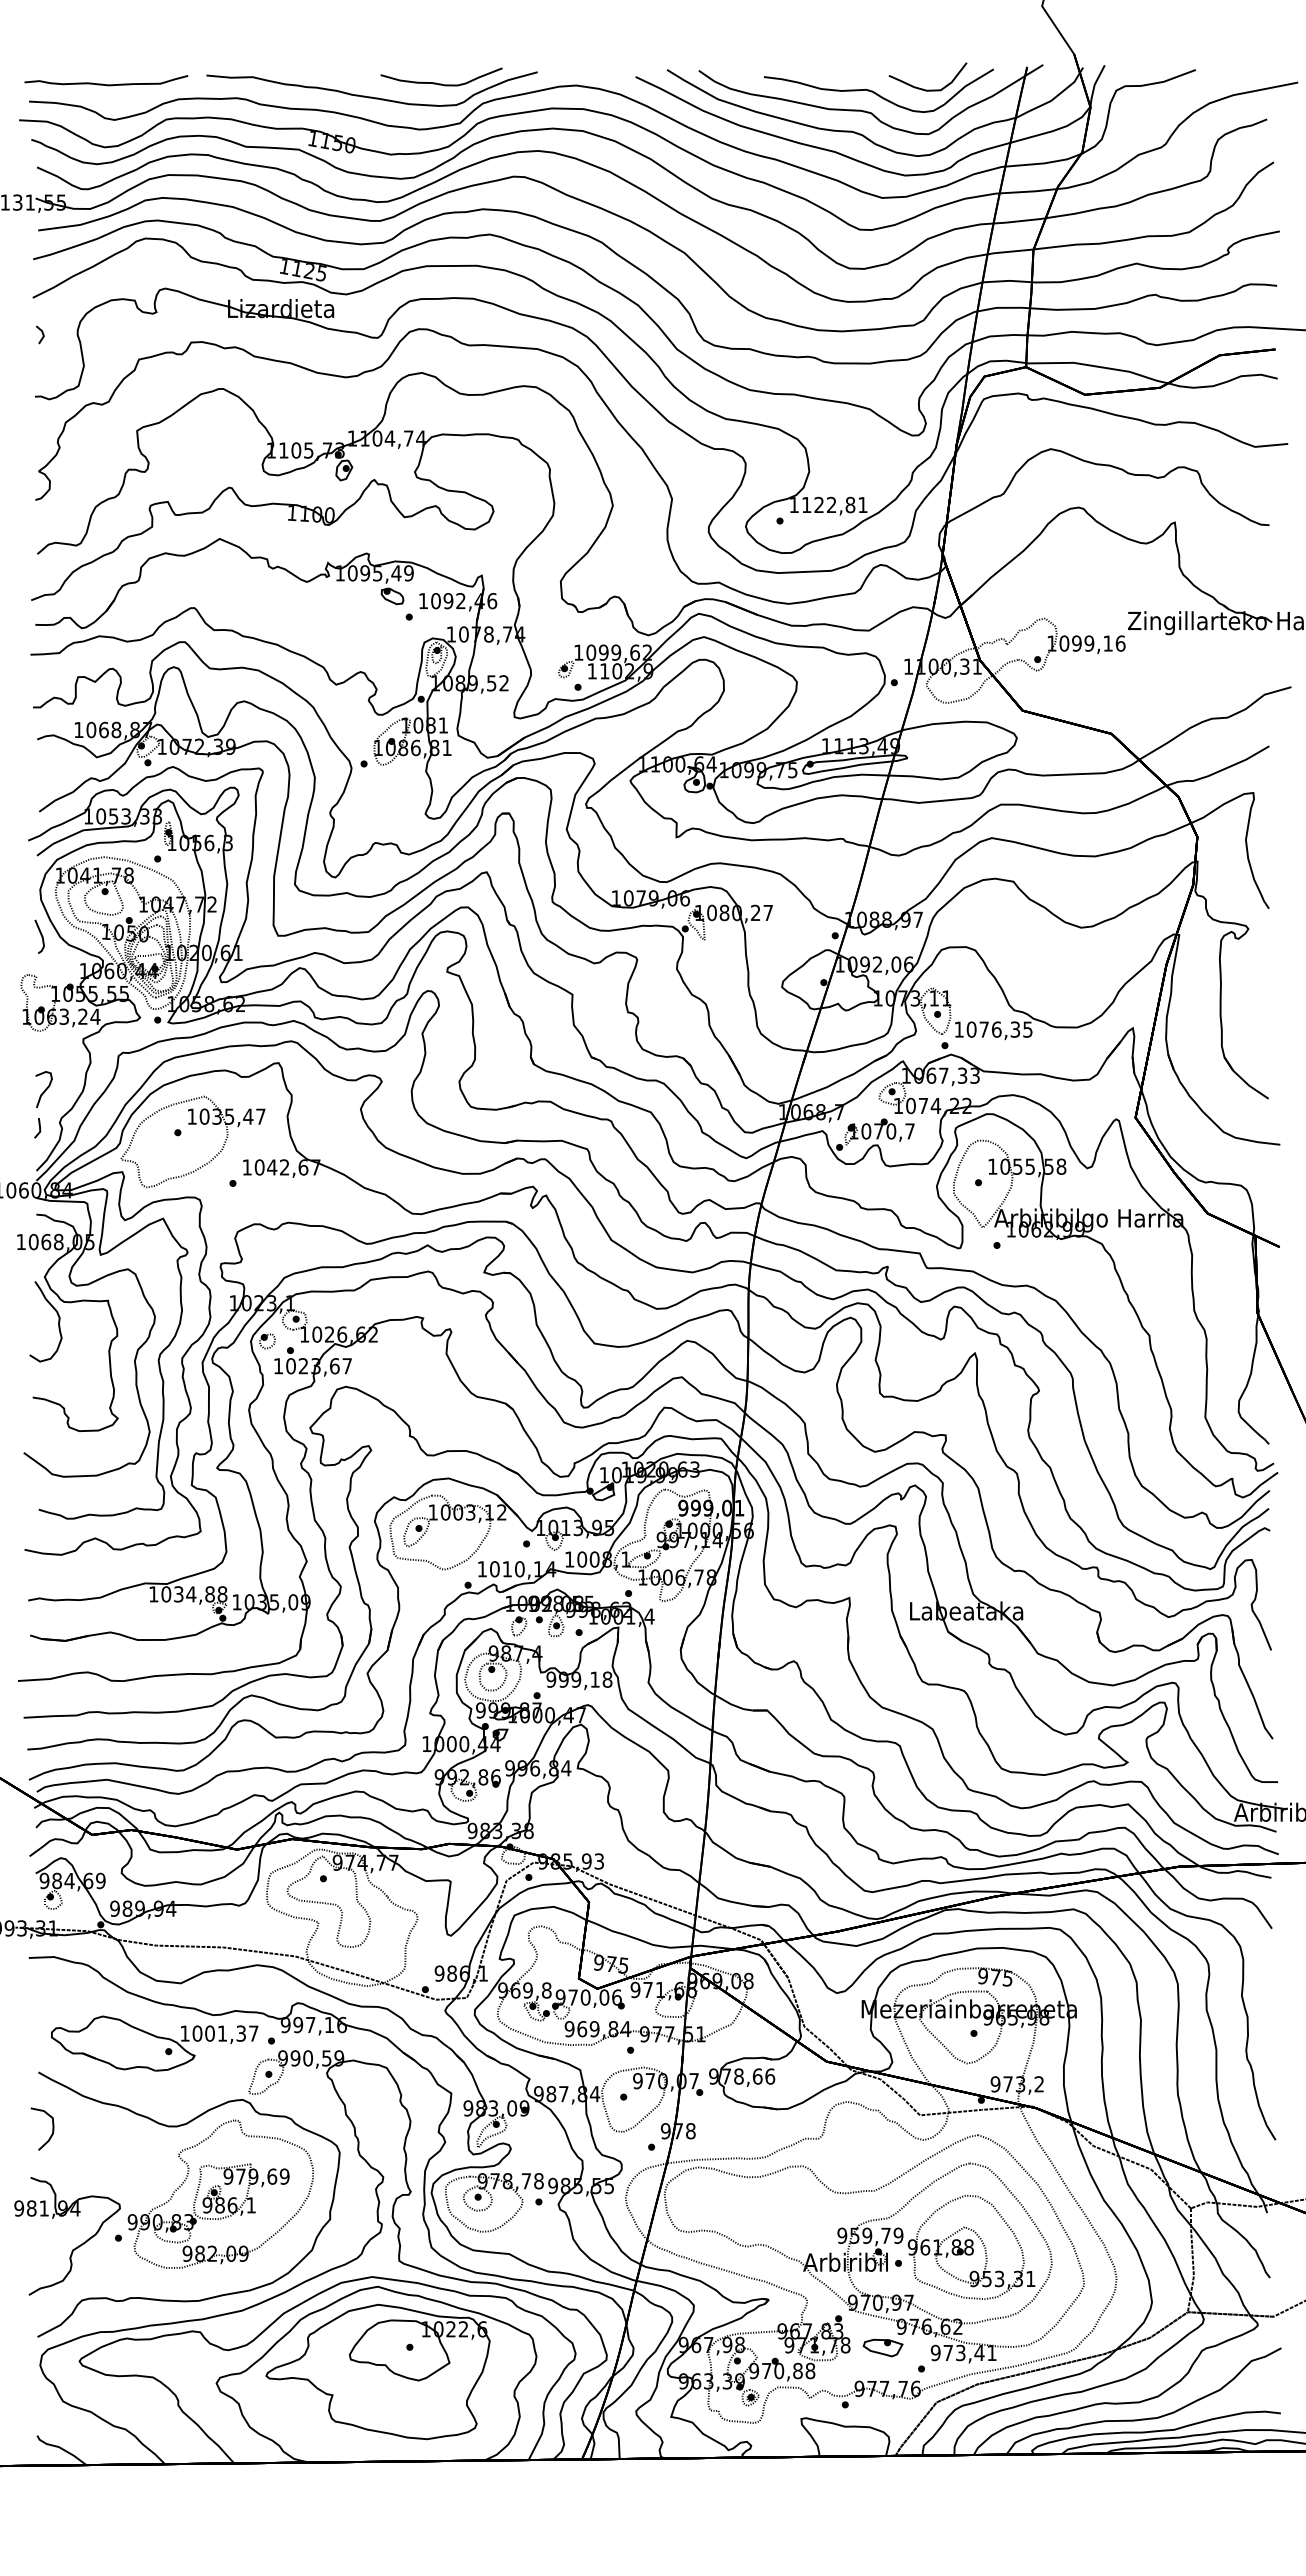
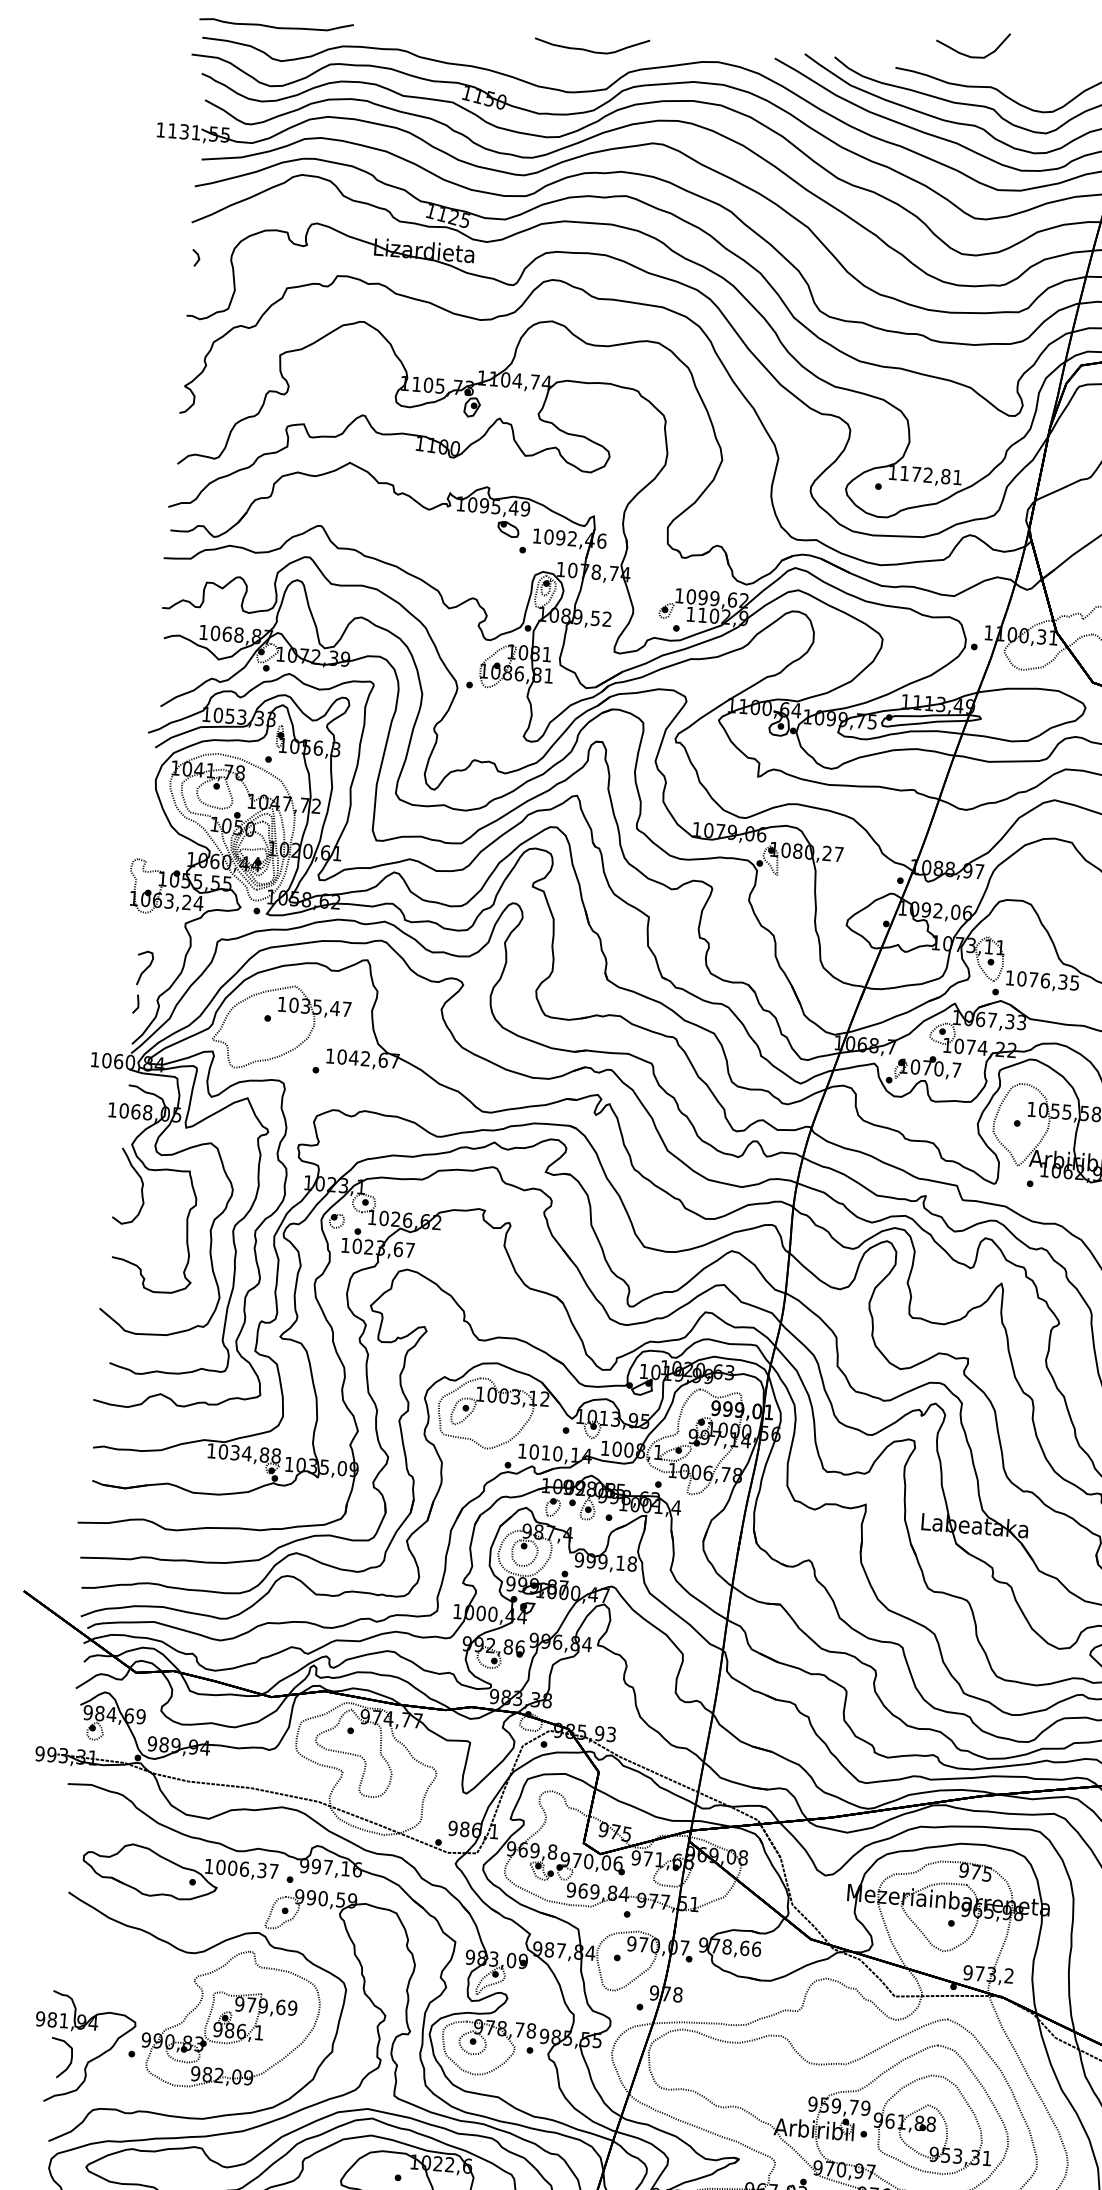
curve: (923, 88) -> (967, 54), moved
curve: (371, 96) -> (524, 57), removed
text: (818, 504) -> (915, 473), 1122,81 -> 1172,81
line: (40, 935) -> (152, 822), removed
text: (222, 2033) -> (244, 1869), 1001,37 -> 1006,37
curve: (52, 2128) -> (70, 2058), moved

